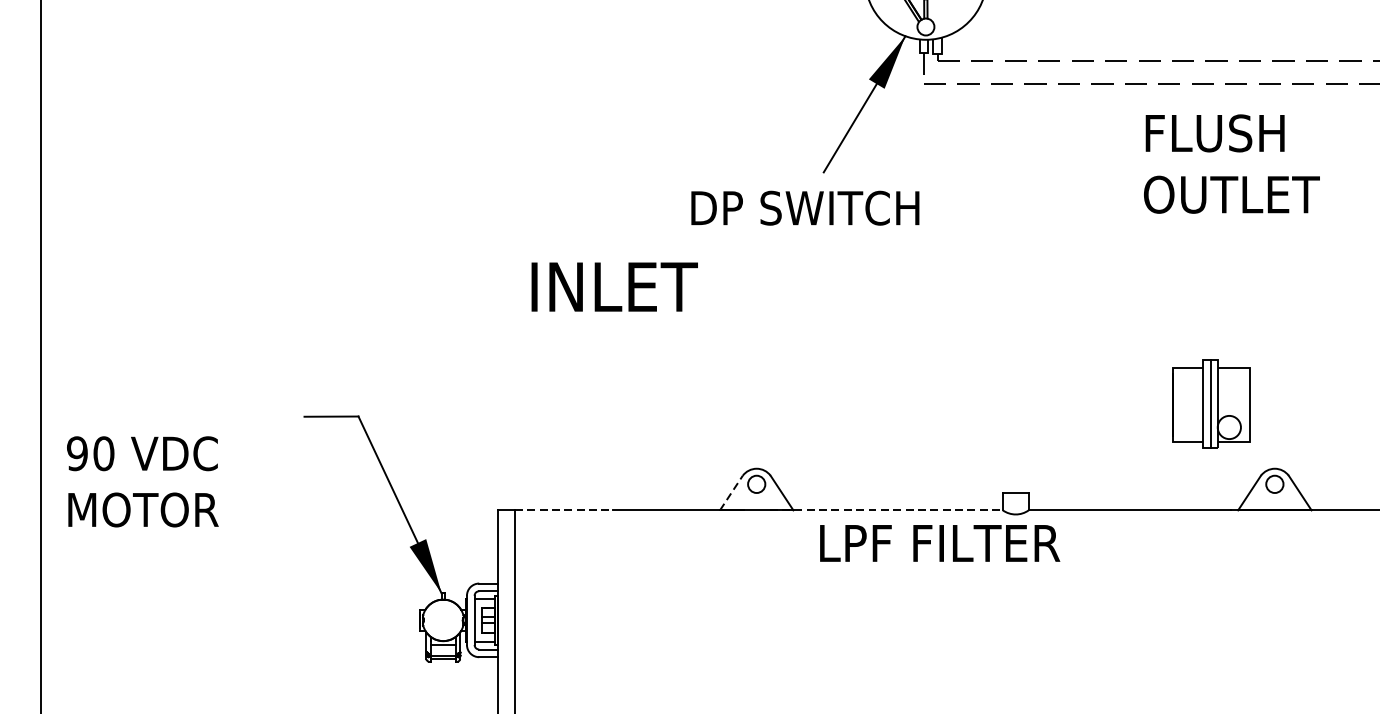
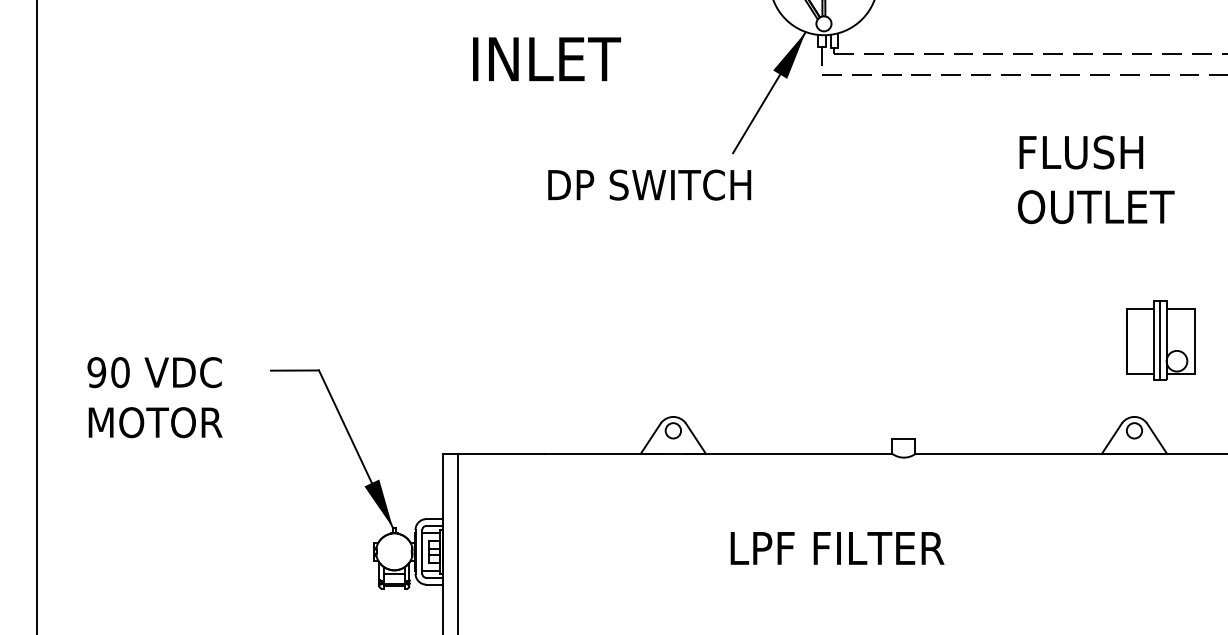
text: (1232, 163) -> (1096, 179), moved
text: (805, 207) -> (649, 184), moved
text: (615, 287) -> (547, 59), moved
part: (1210, 404) -> (1160, 340), moved
text: (142, 481) -> (154, 397), moved
line: (732, 492) -> (651, 438), dashed -> solid
line: (564, 509) -> (502, 453), dashed -> solid
line: (886, 509) -> (788, 453), dashed -> solid
text: (940, 543) -> (837, 548), moved

